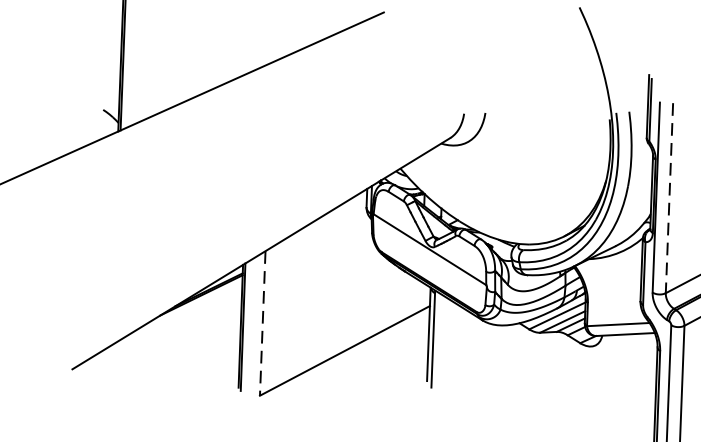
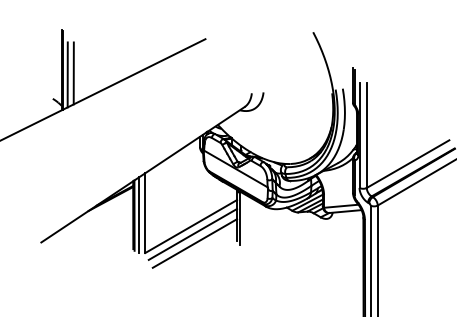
line: (142, 65) -> (73, 73), added
line: (131, 66) -> (67, 74), added
line: (668, 199) -> (366, 136), dashed -> solid
line: (263, 324) -> (145, 213), dashed -> solid
line: (252, 327) -> (139, 215), added
line: (346, 363) -> (192, 233), added
line: (349, 381) -> (194, 243), added

